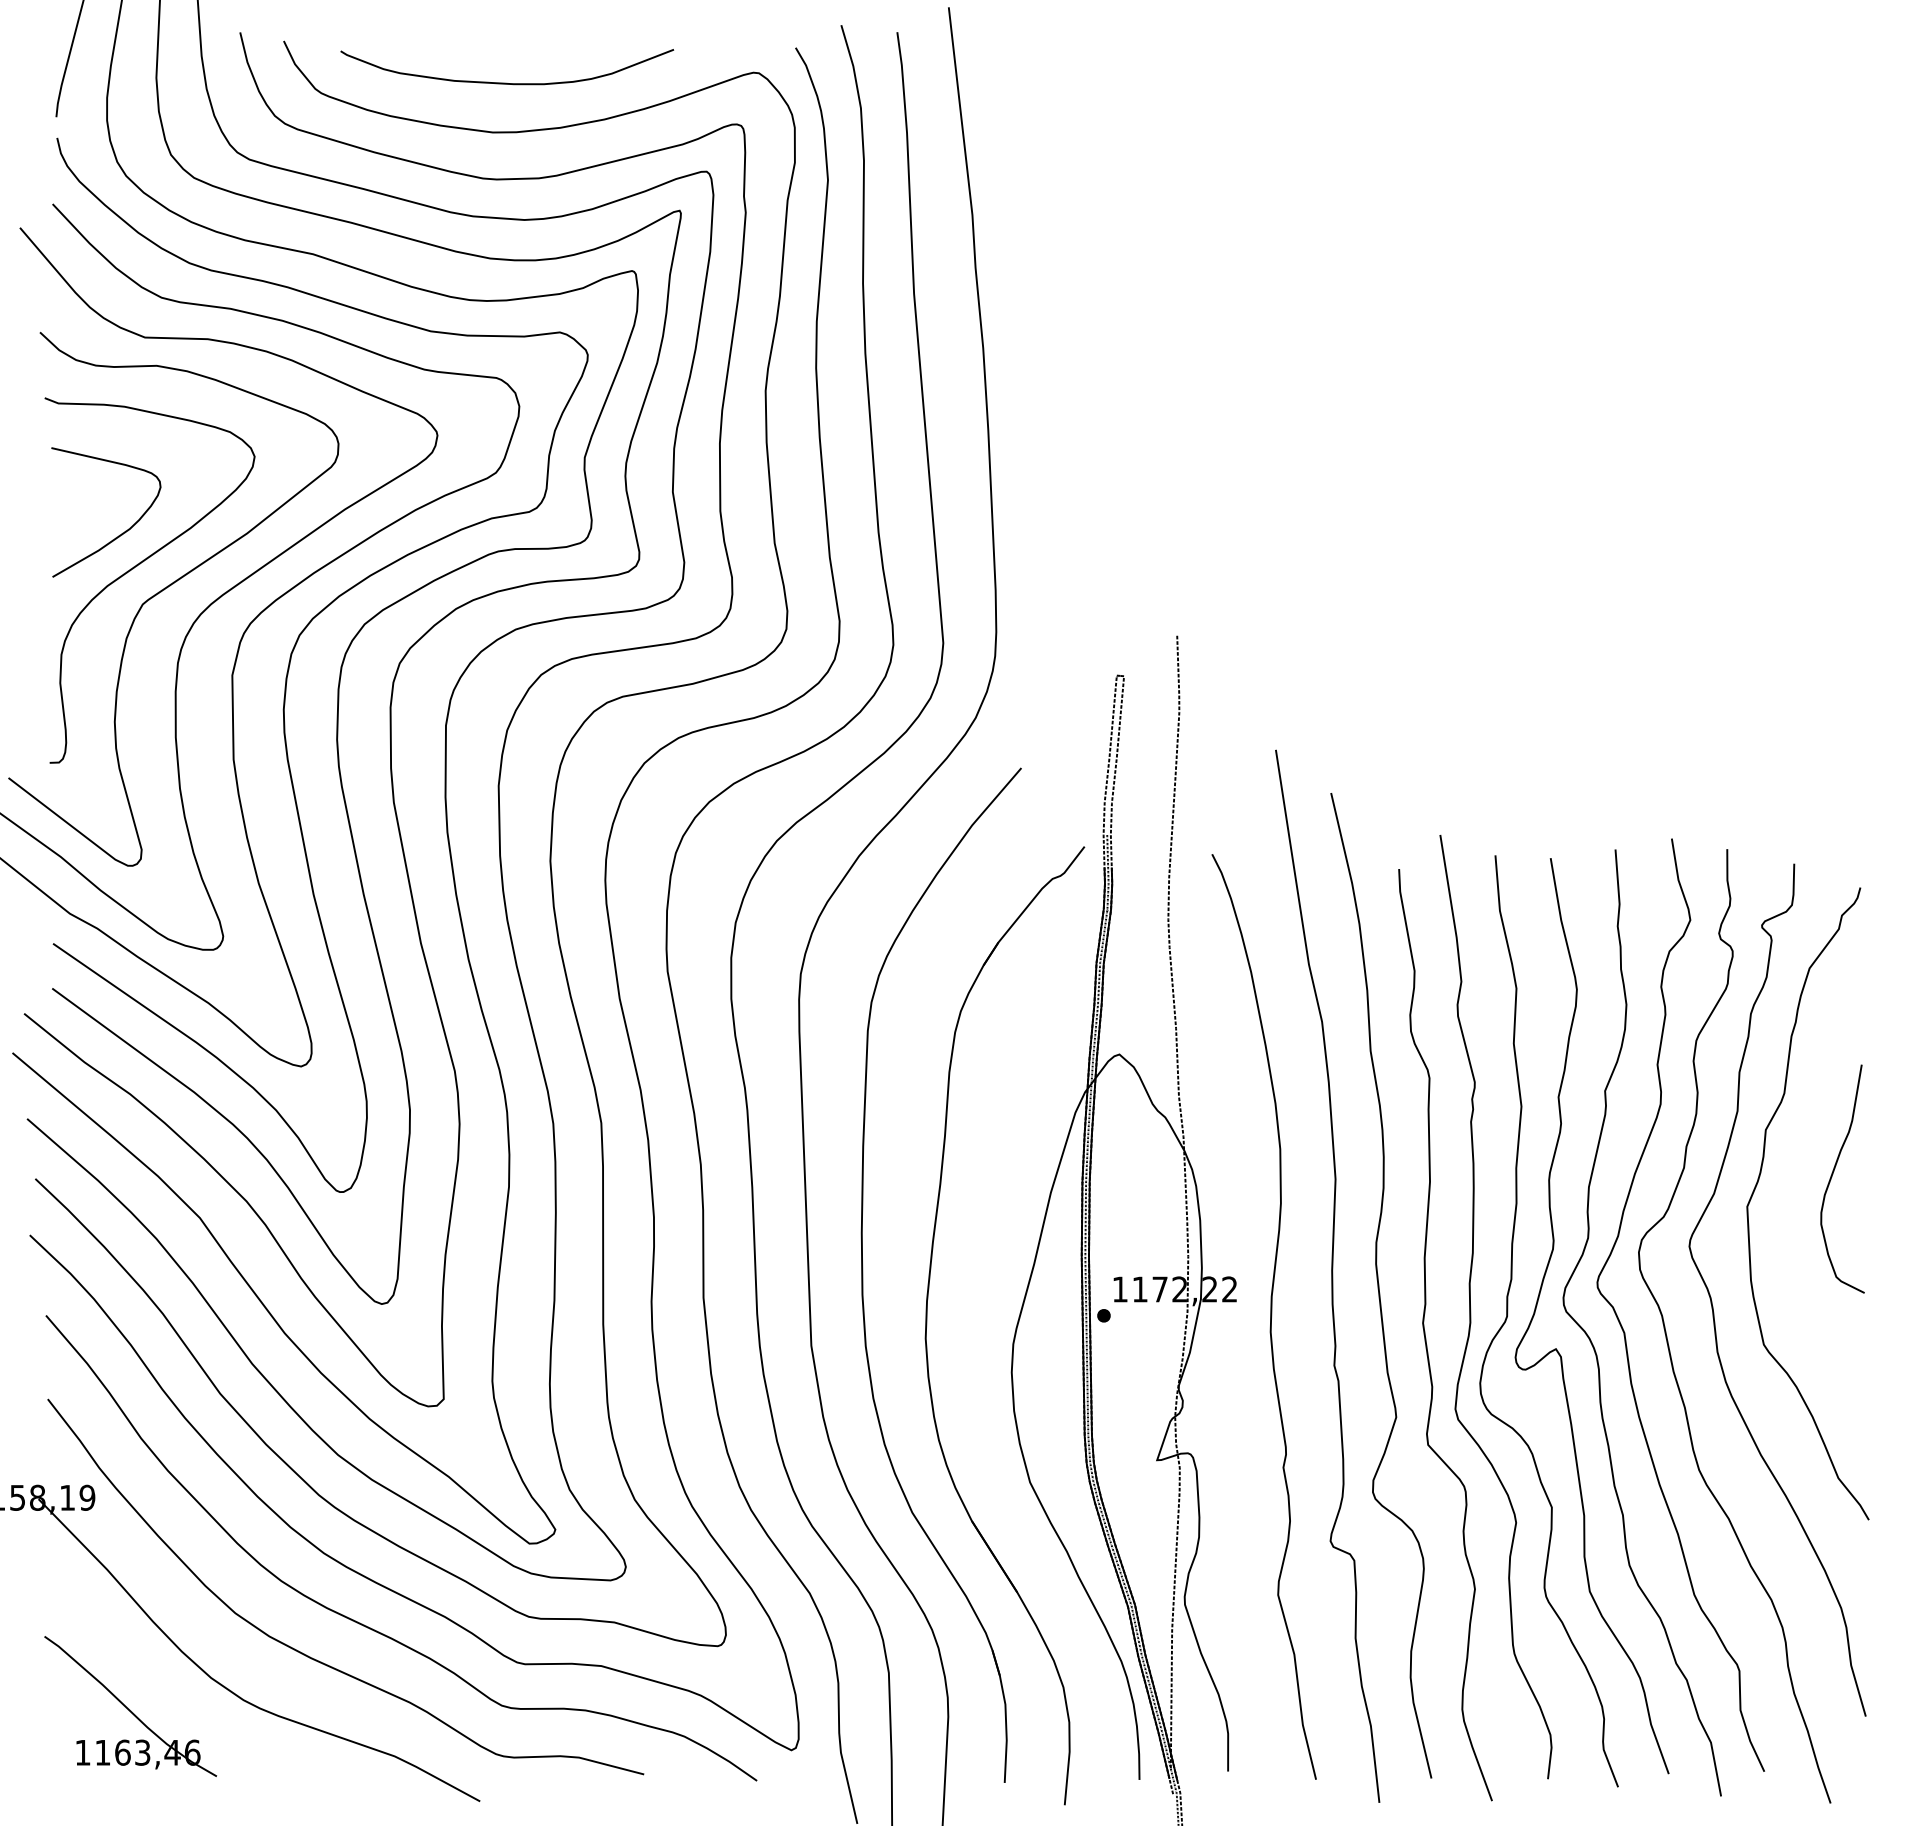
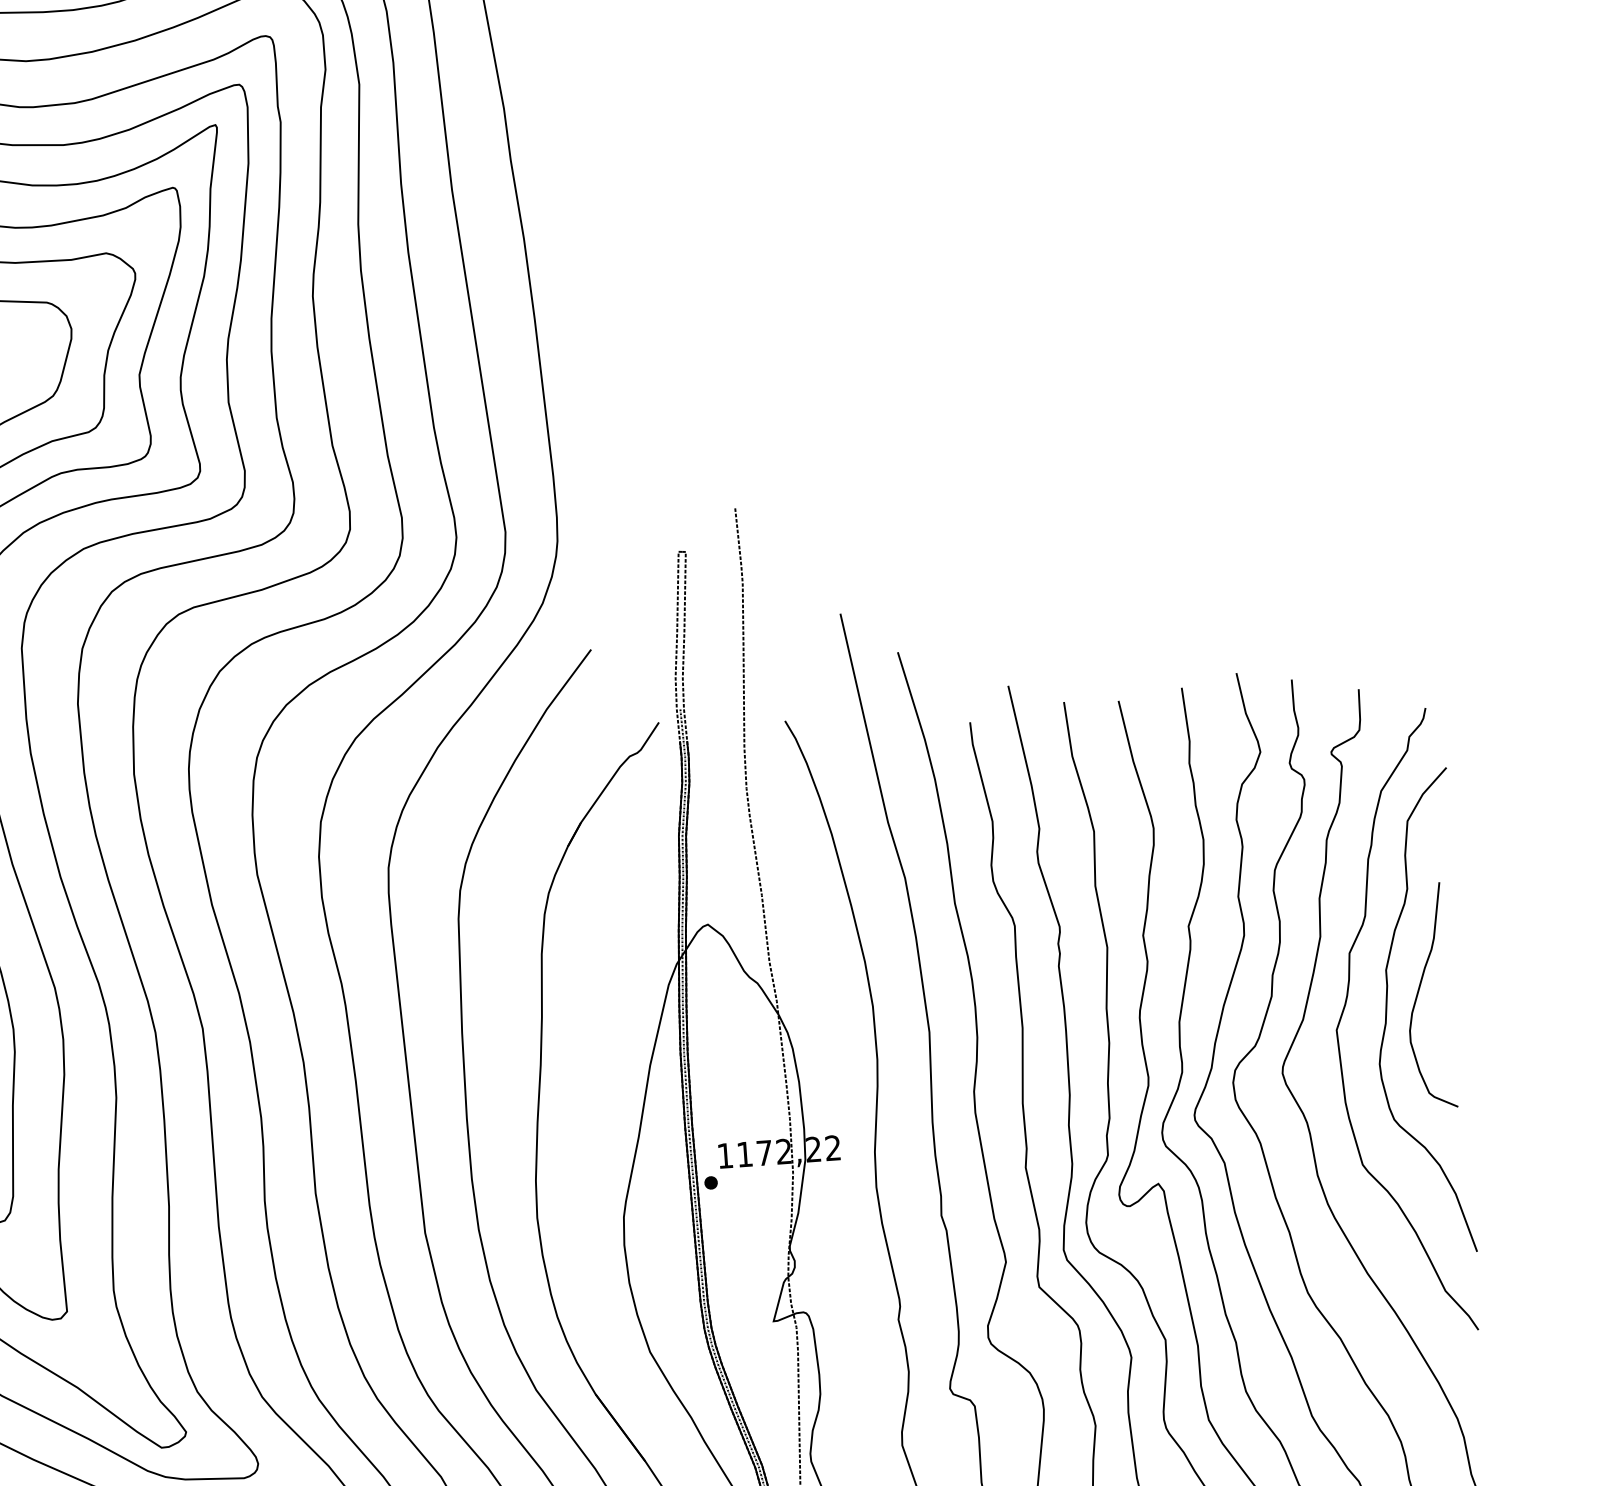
part: (1800, 1187) -> (1387, 1007), added

